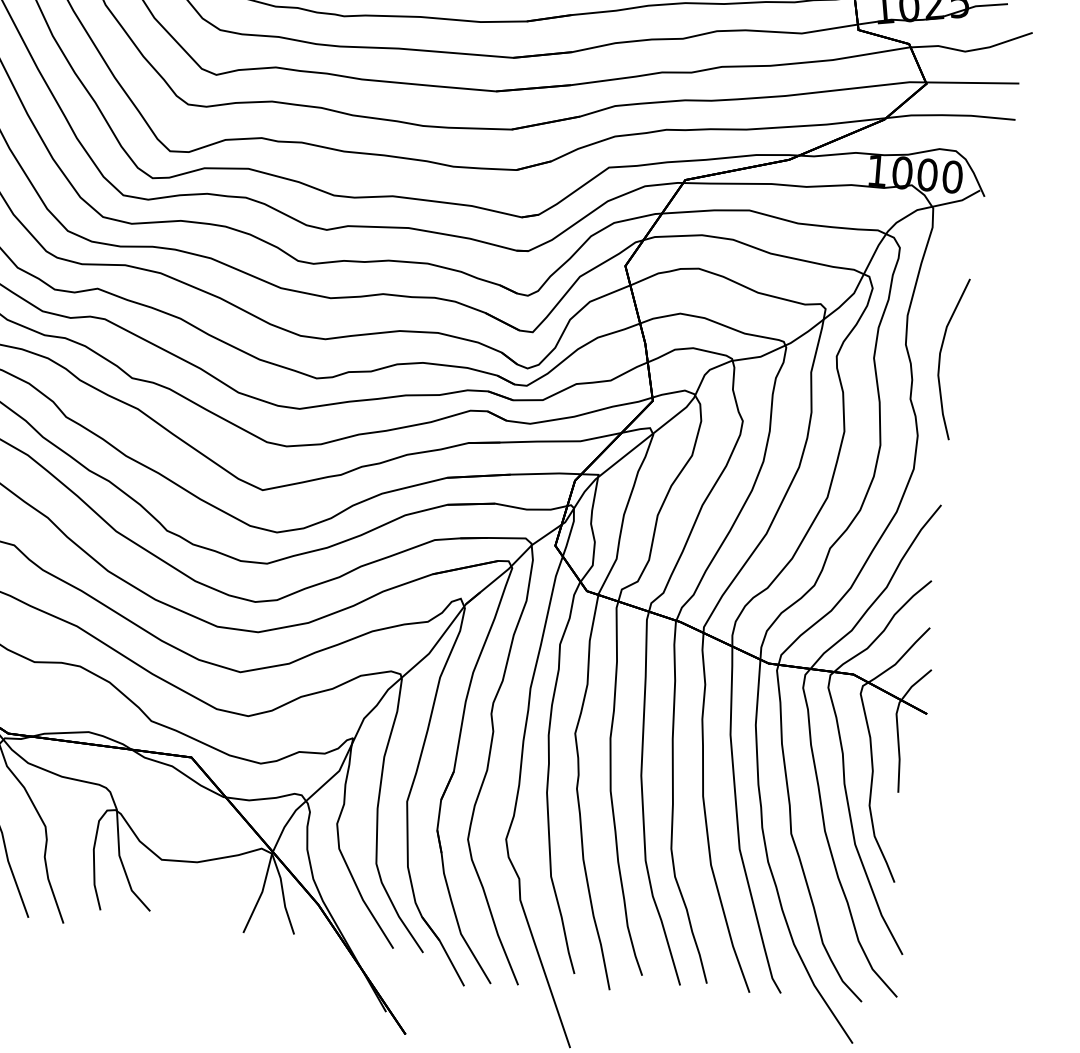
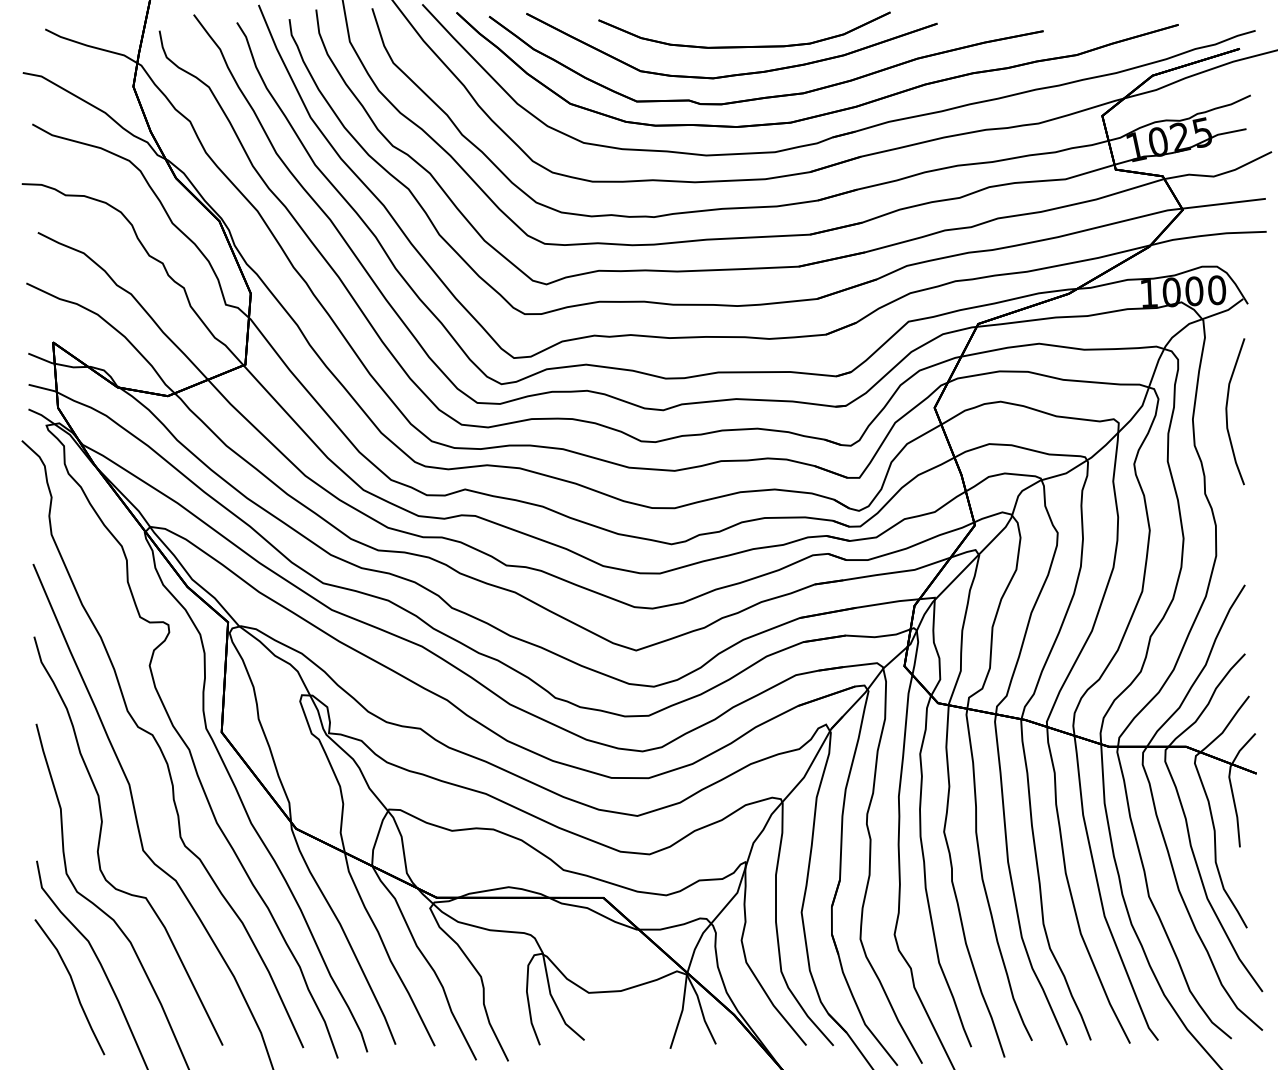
curve: (940, 356) -> (1227, 411), moved

